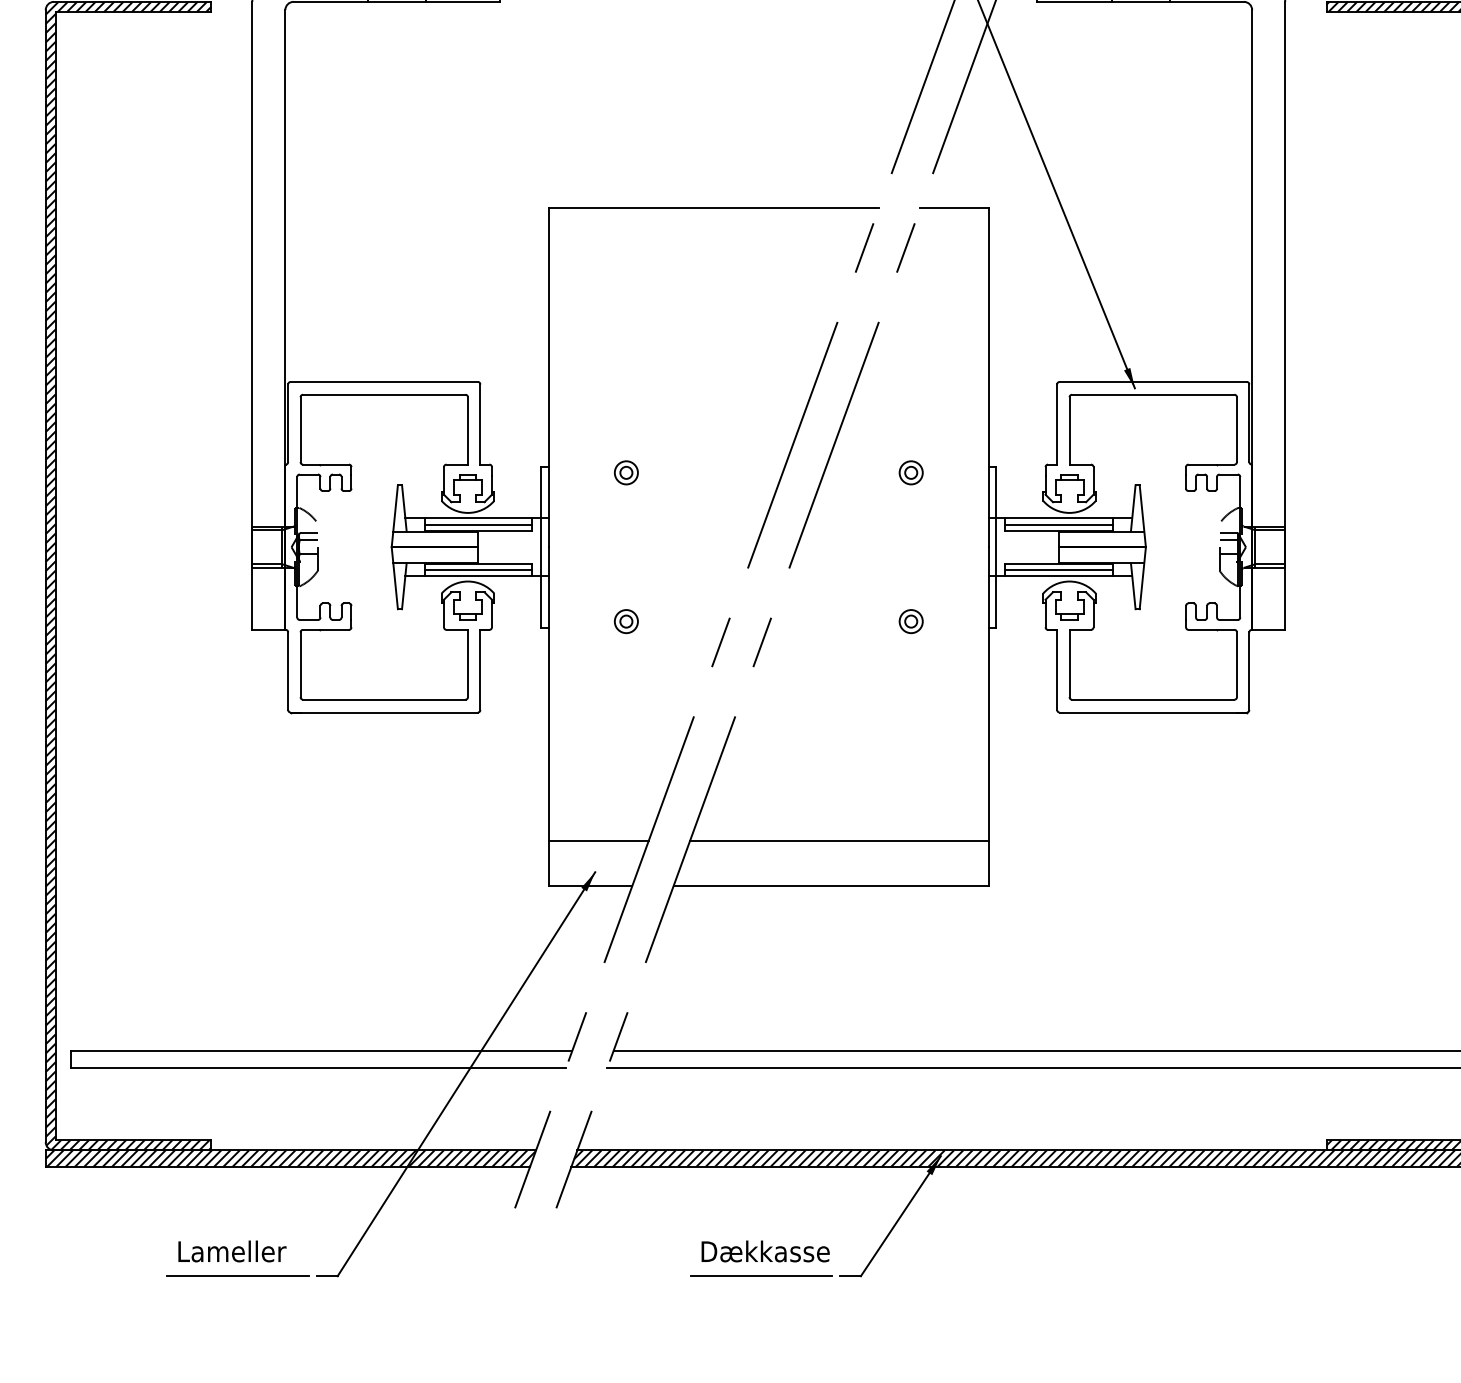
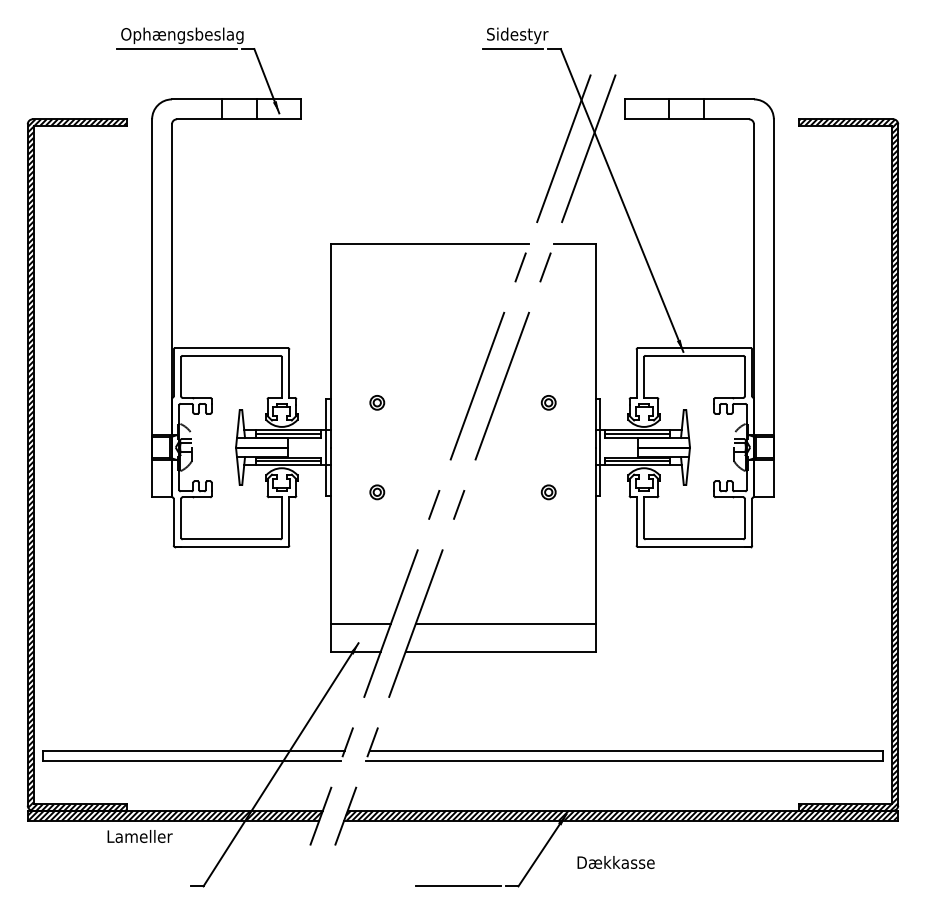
text: (231, 1251) -> (139, 836), moved
text: (764, 1251) -> (615, 862), moved
line: (237, 1276) -> (143, 886), removed

